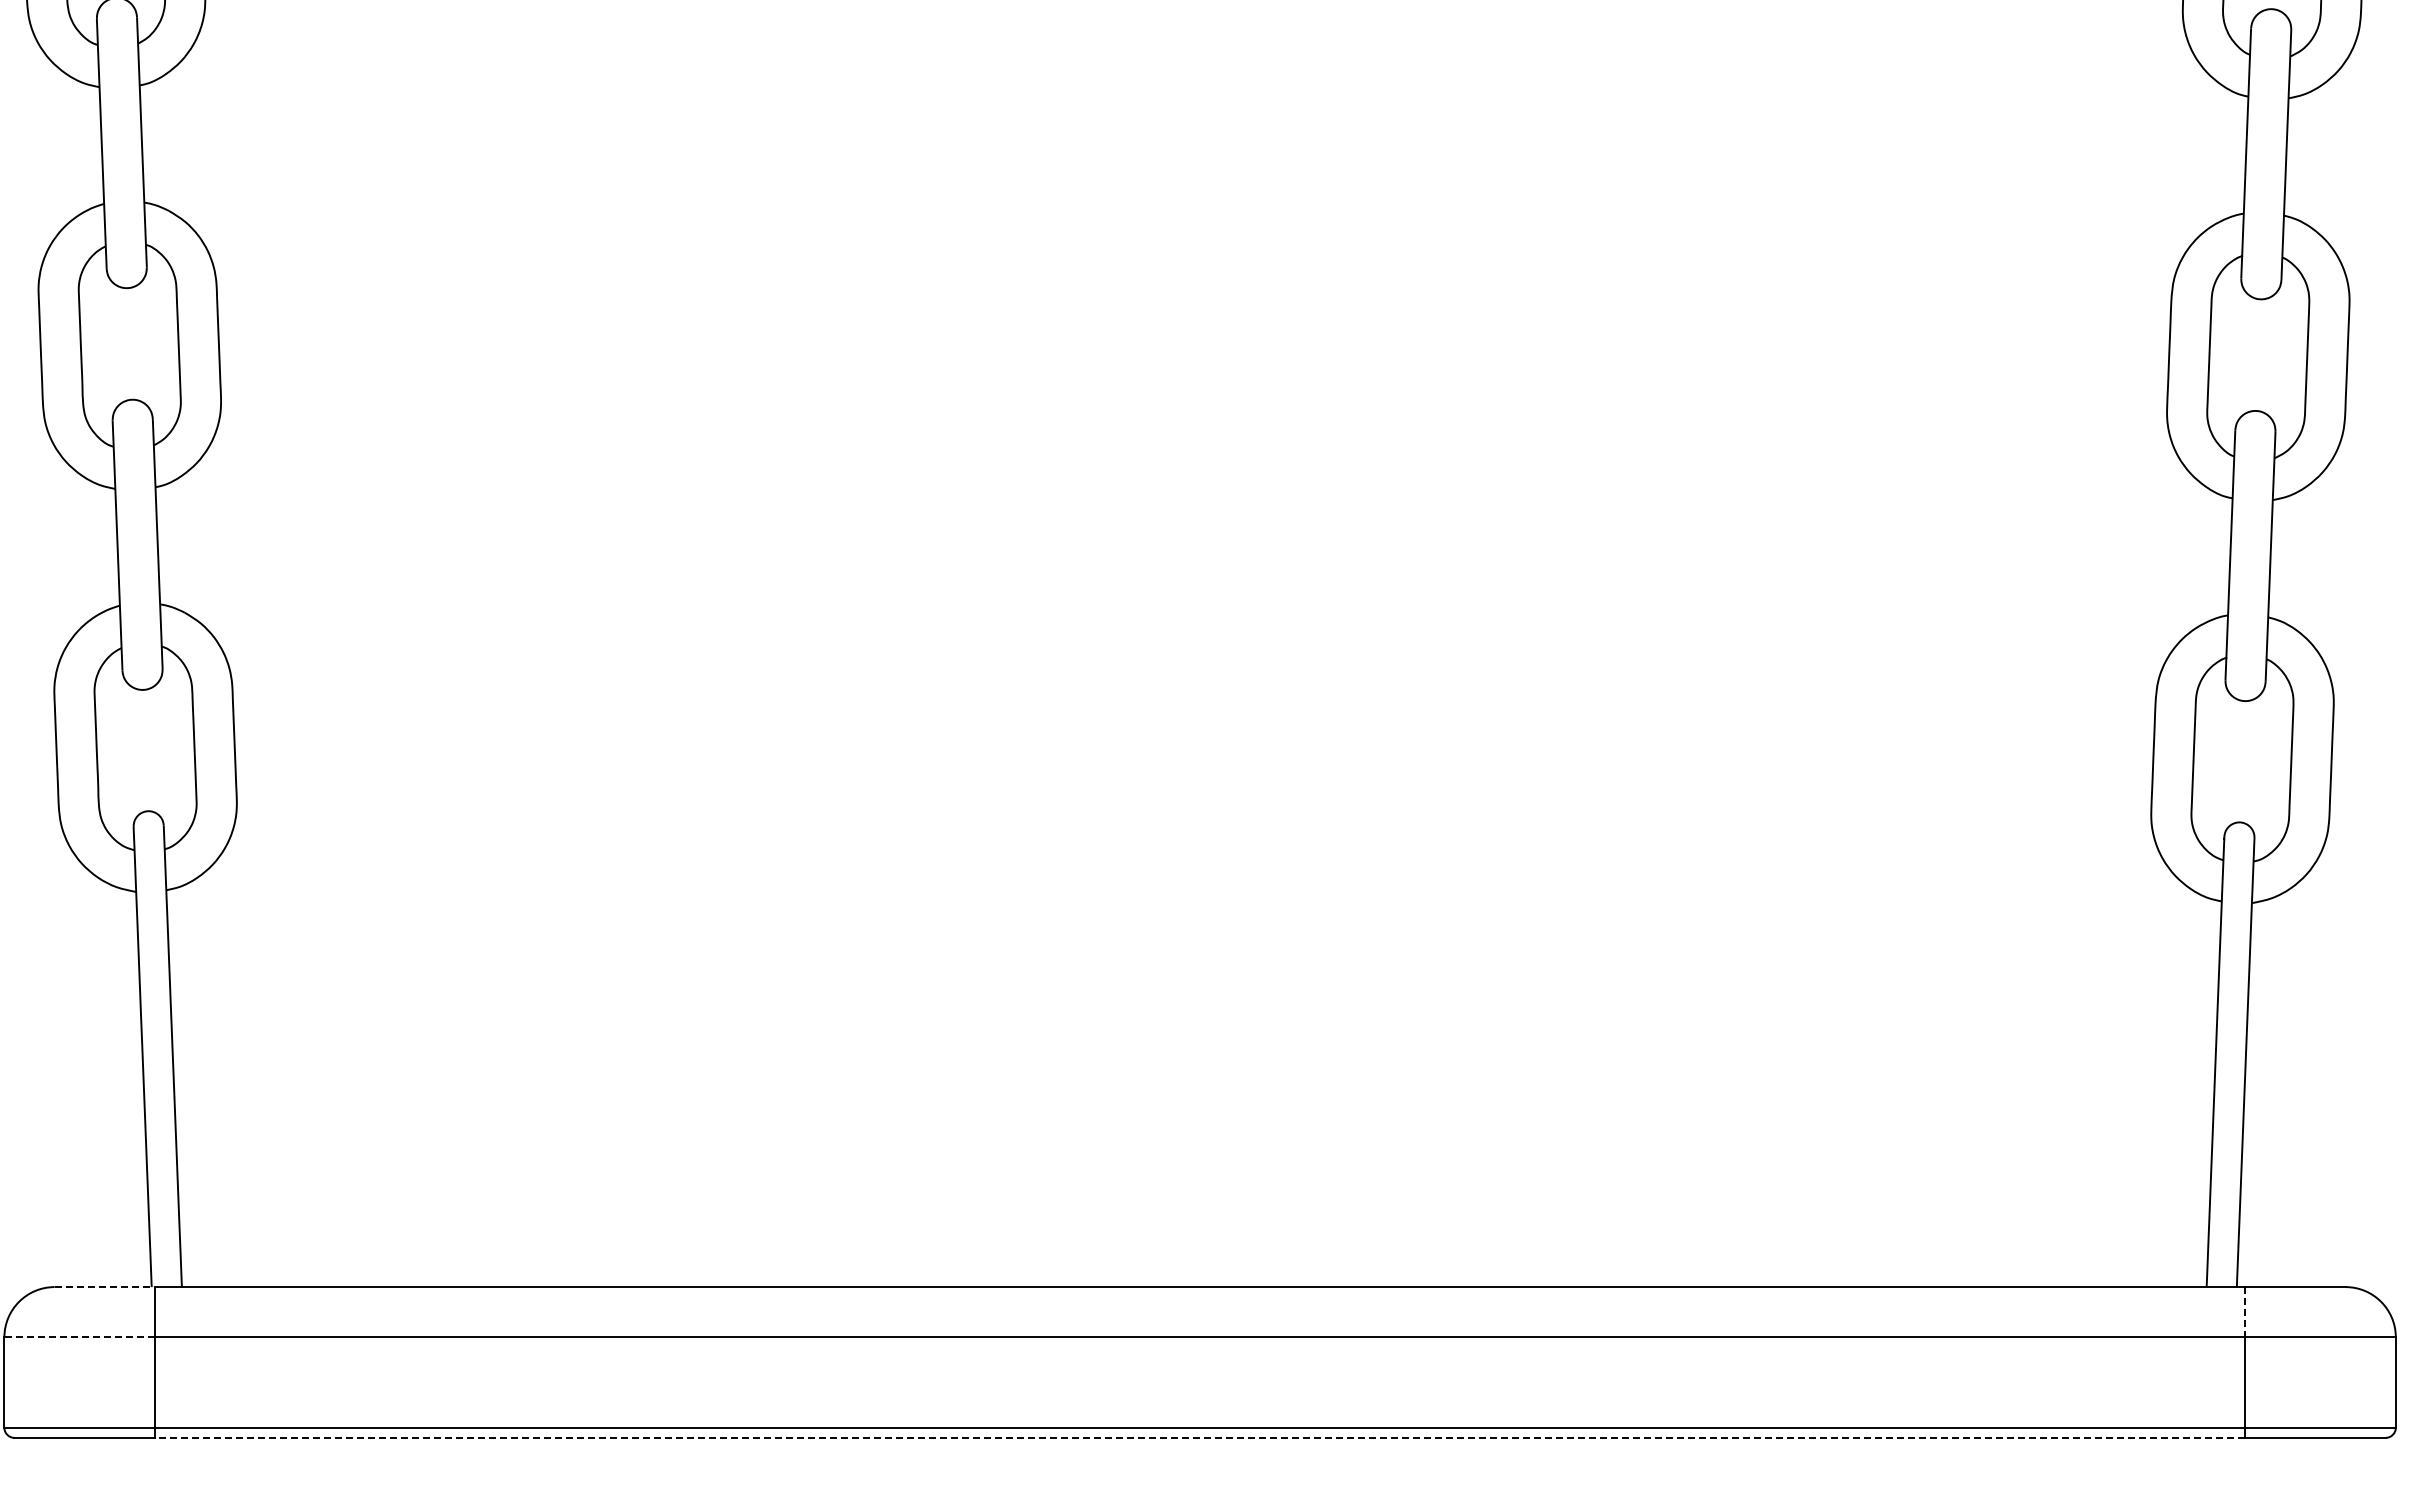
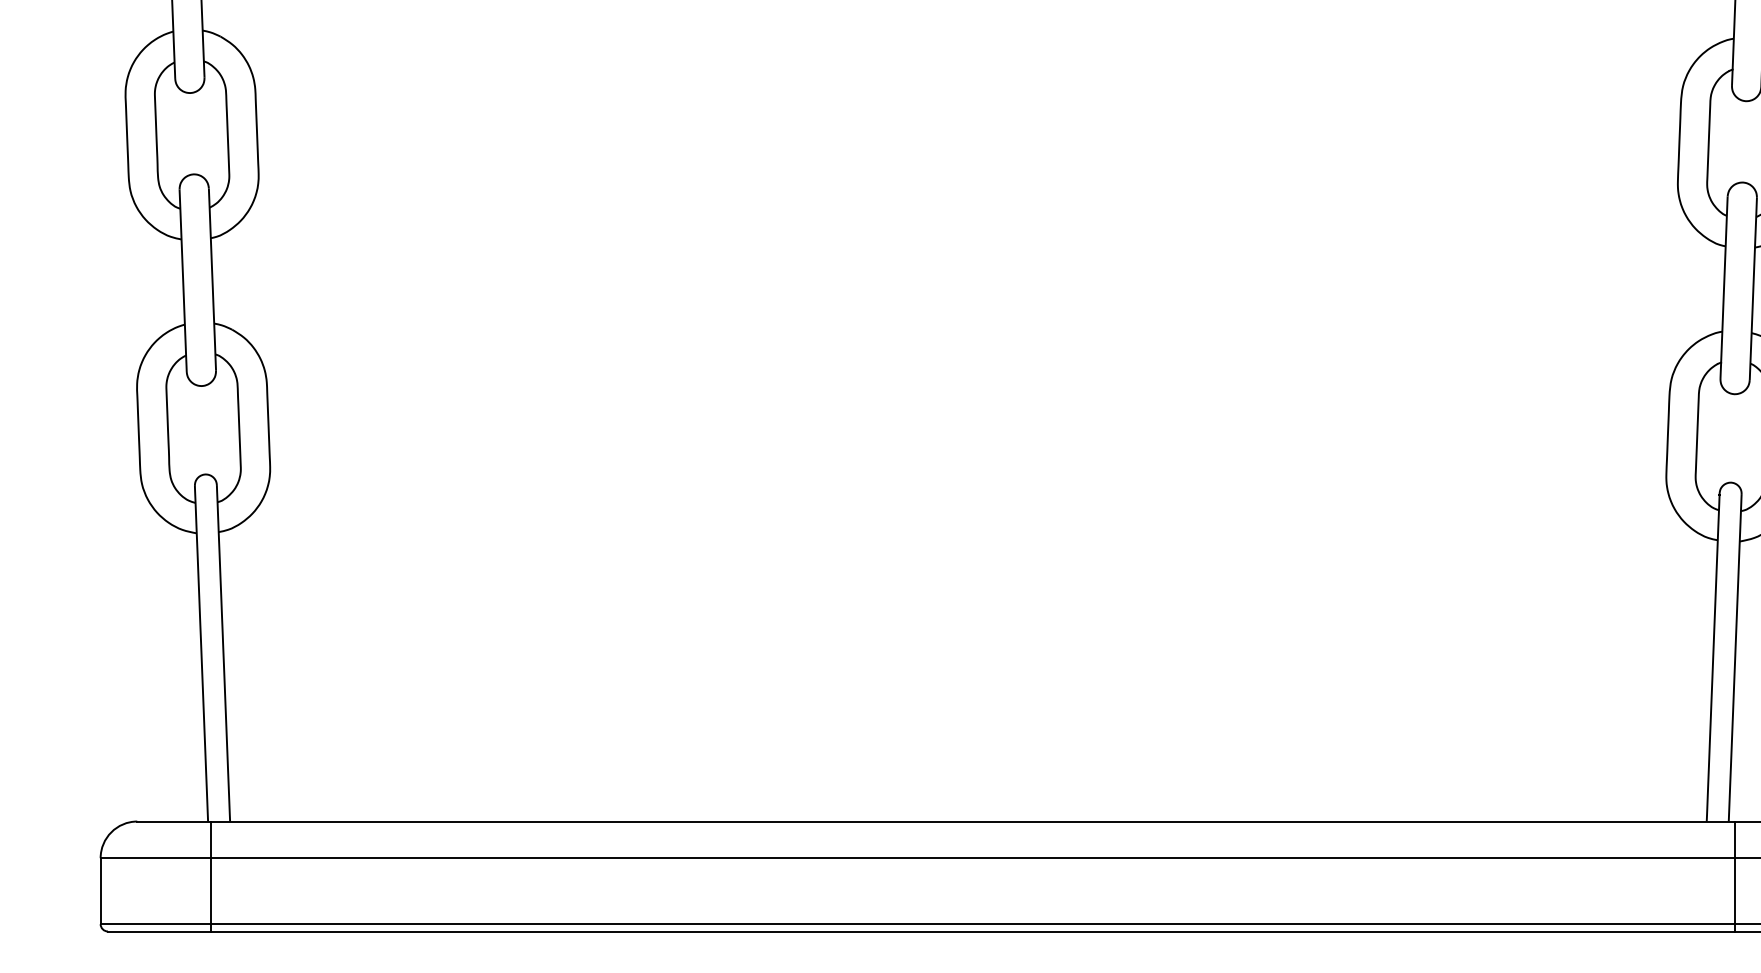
line: (105, 1287) -> (174, 821), dashed -> solid
line: (2245, 1312) -> (1735, 840), dashed -> solid
line: (79, 1337) -> (155, 858), dashed -> solid
line: (1200, 1437) -> (972, 931), dashed -> solid

